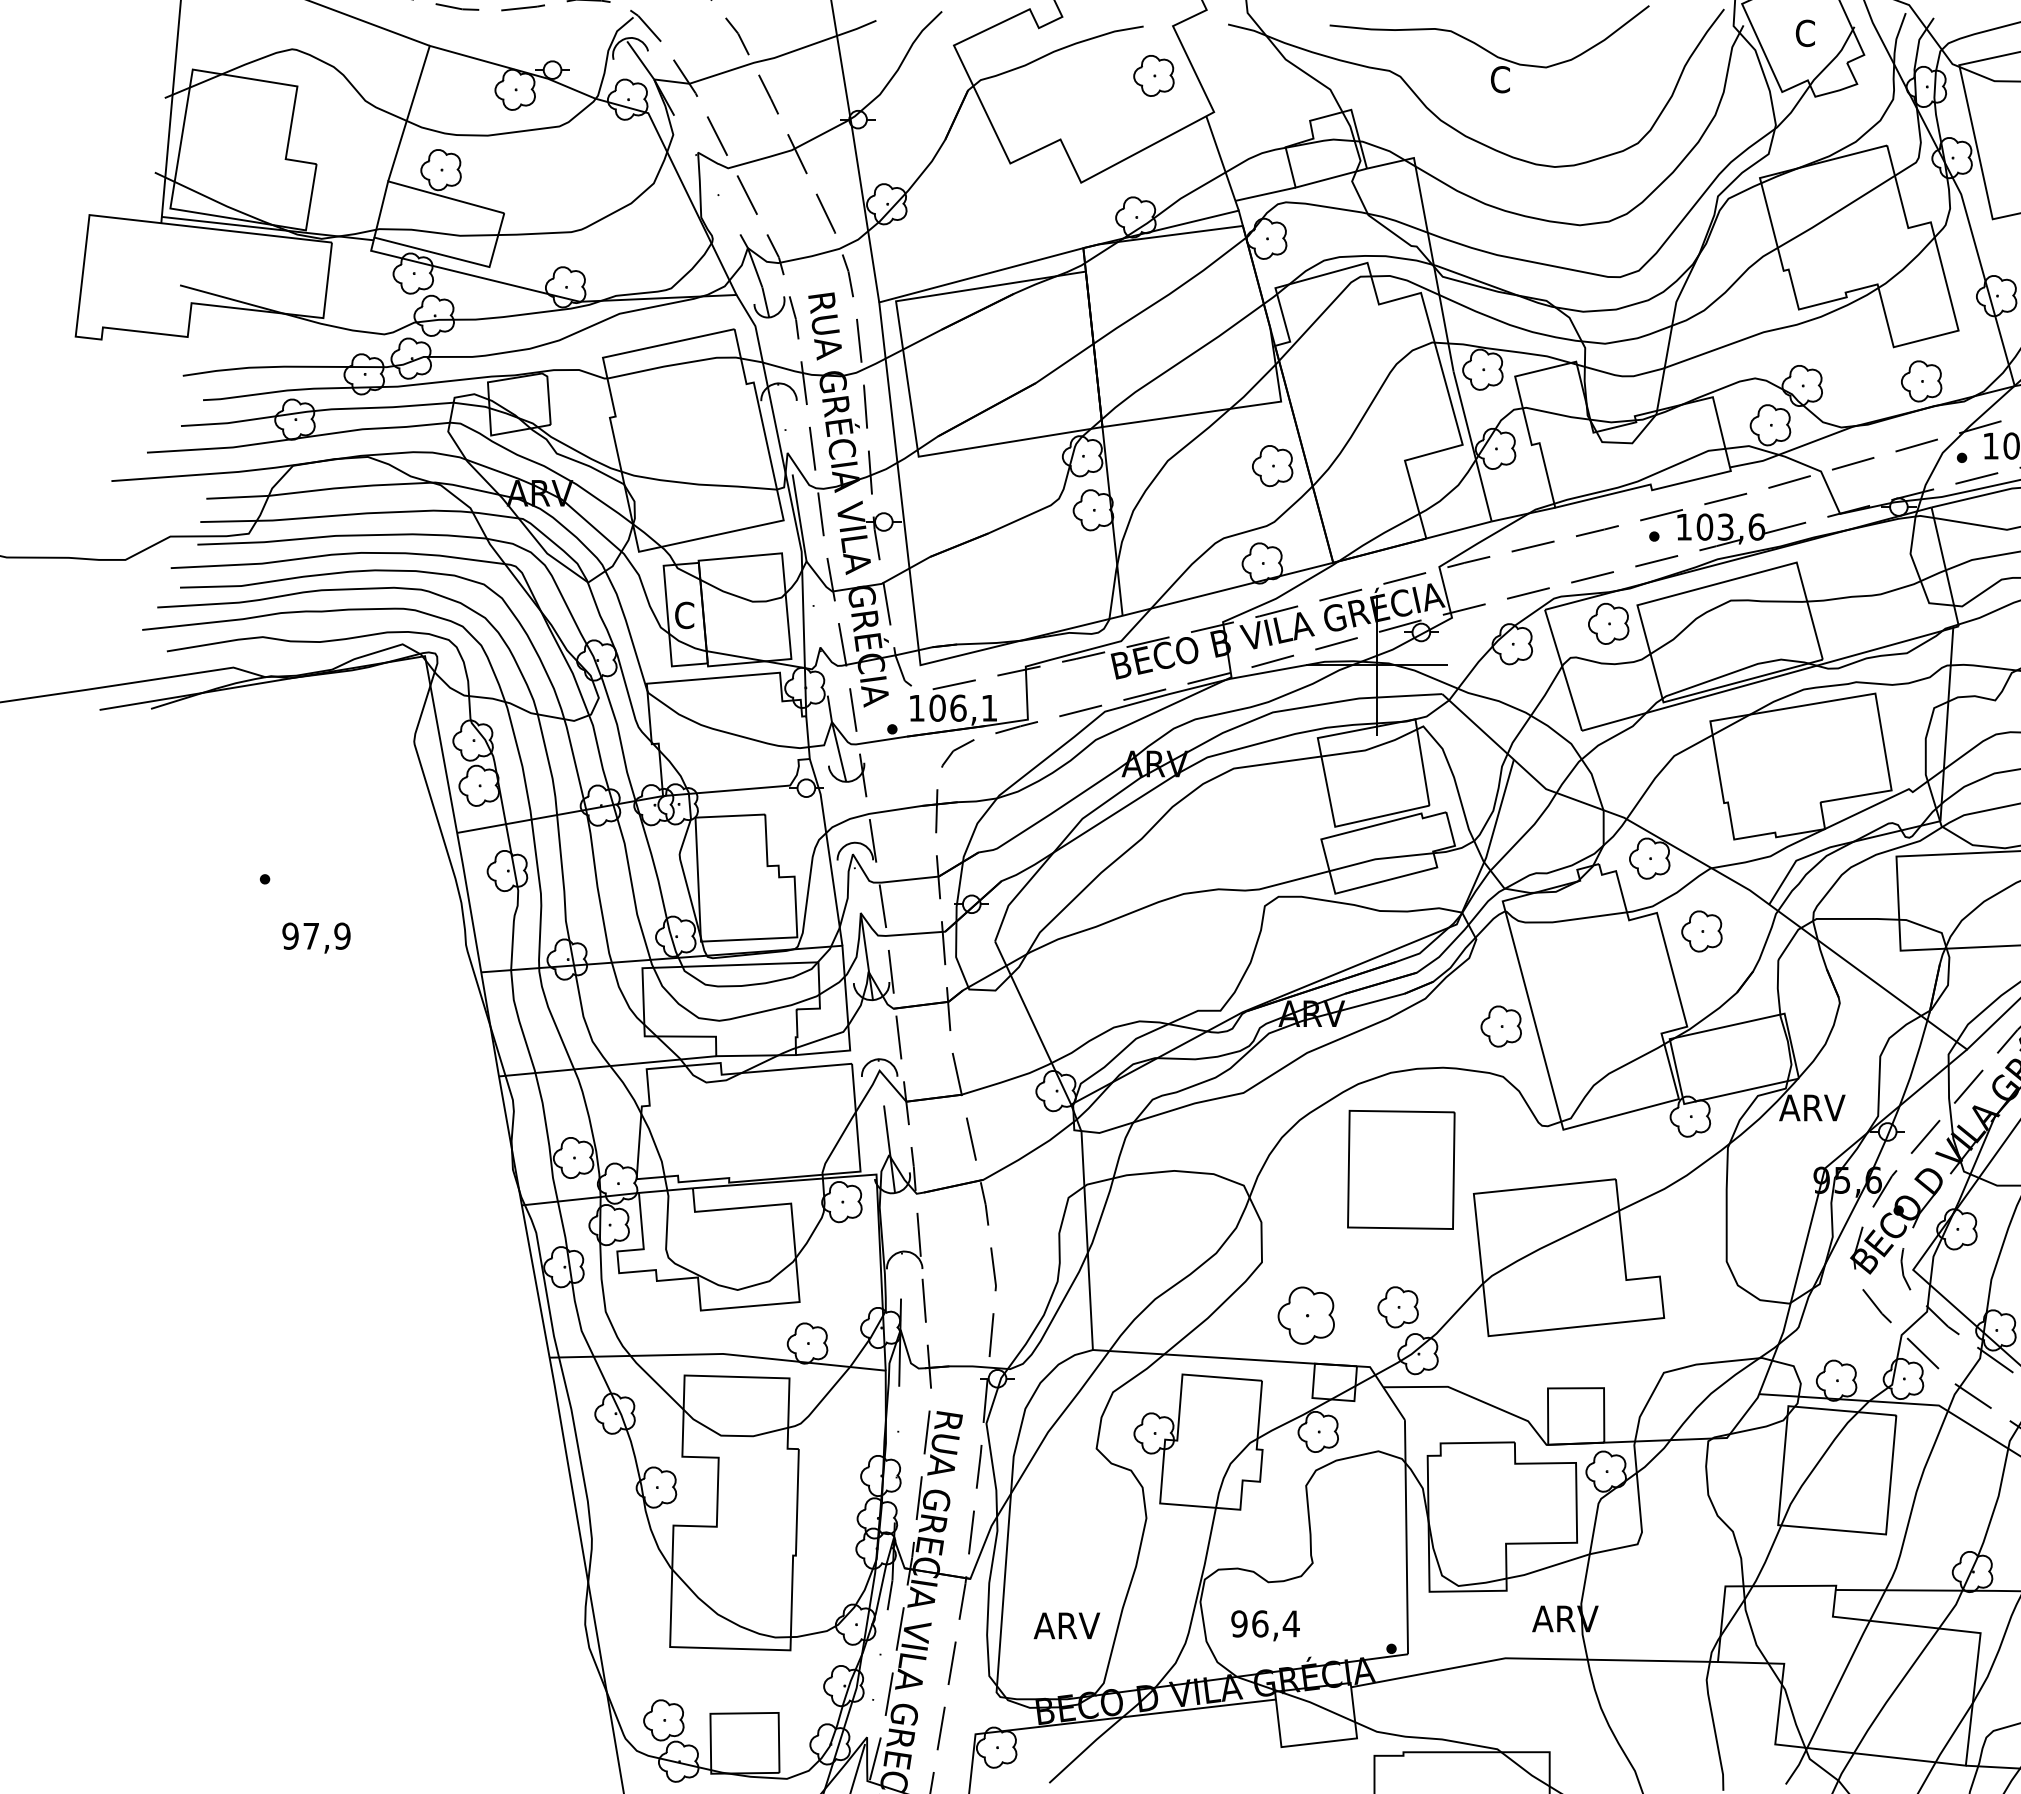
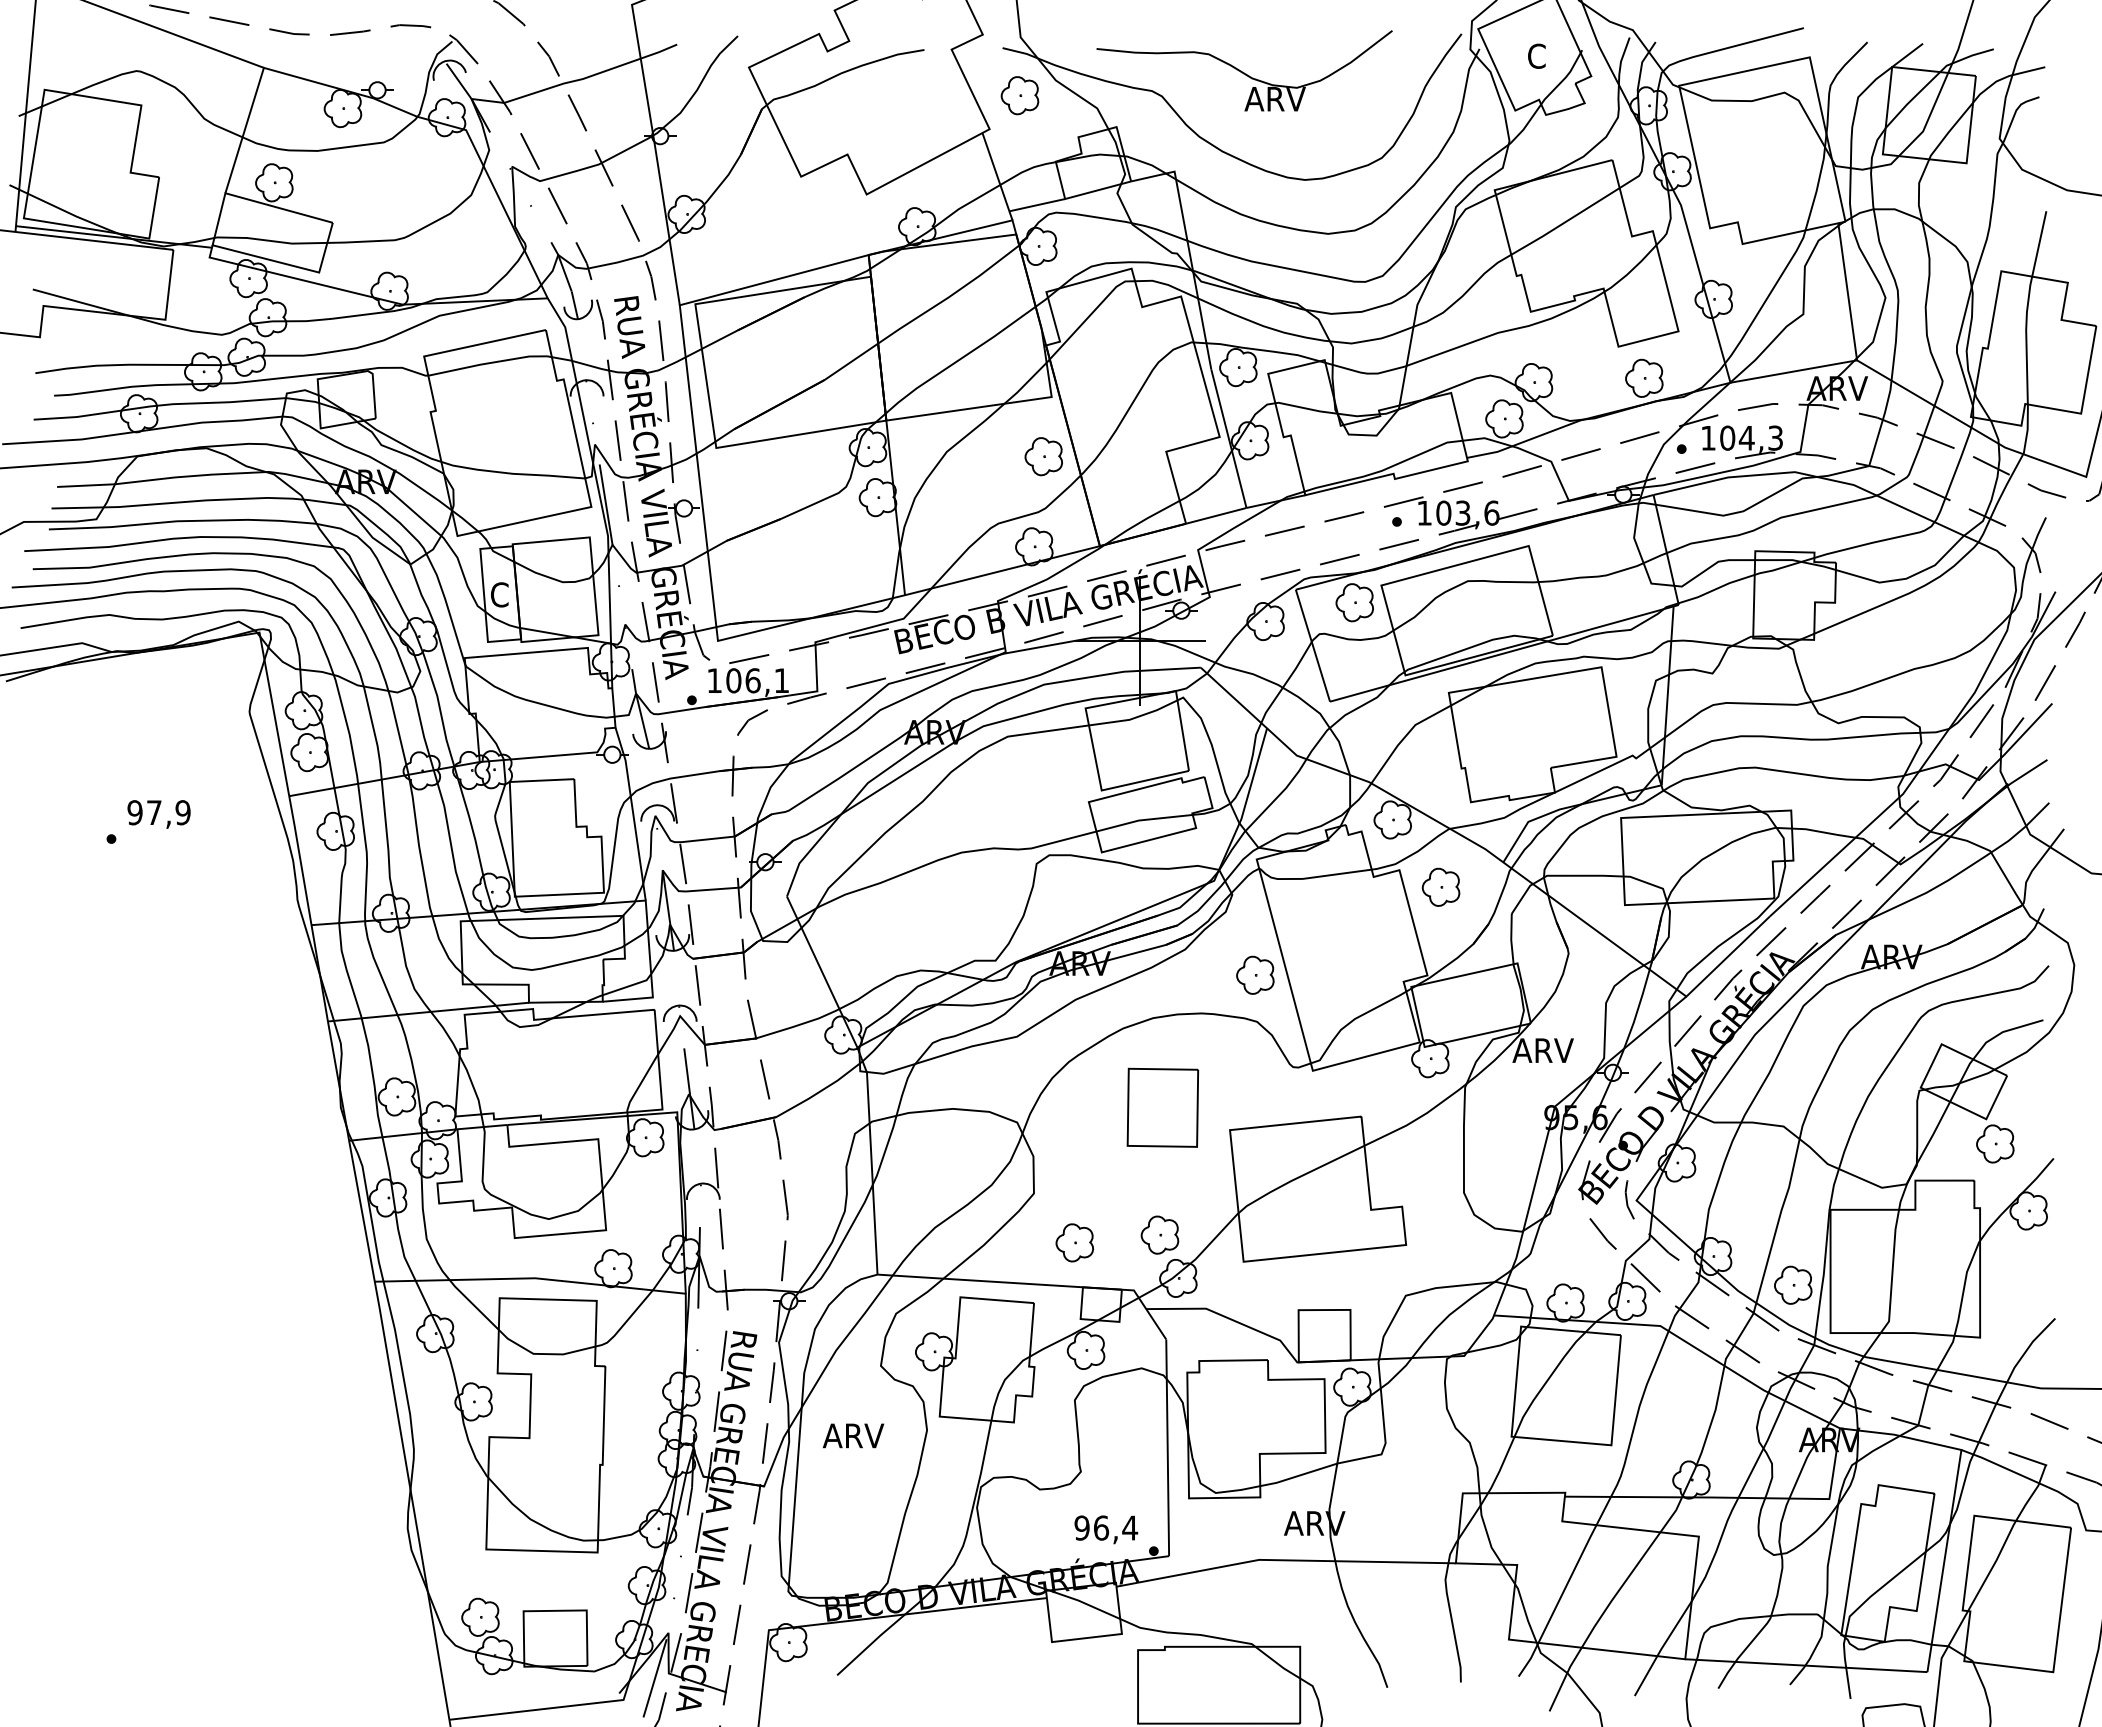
part: (1153, 75) -> (1019, 95), moved
text: (1521, 78) -> (1274, 98), C -> ARV
text: (315, 938) -> (158, 814), moved
part: (1400, 1169) -> (1162, 1107), size x0.71
part: (1305, 1315) -> (1074, 1242), size x0.71
text: (1066, 1625) -> (853, 1435), moved
text: (1265, 1625) -> (1106, 1529), moved

